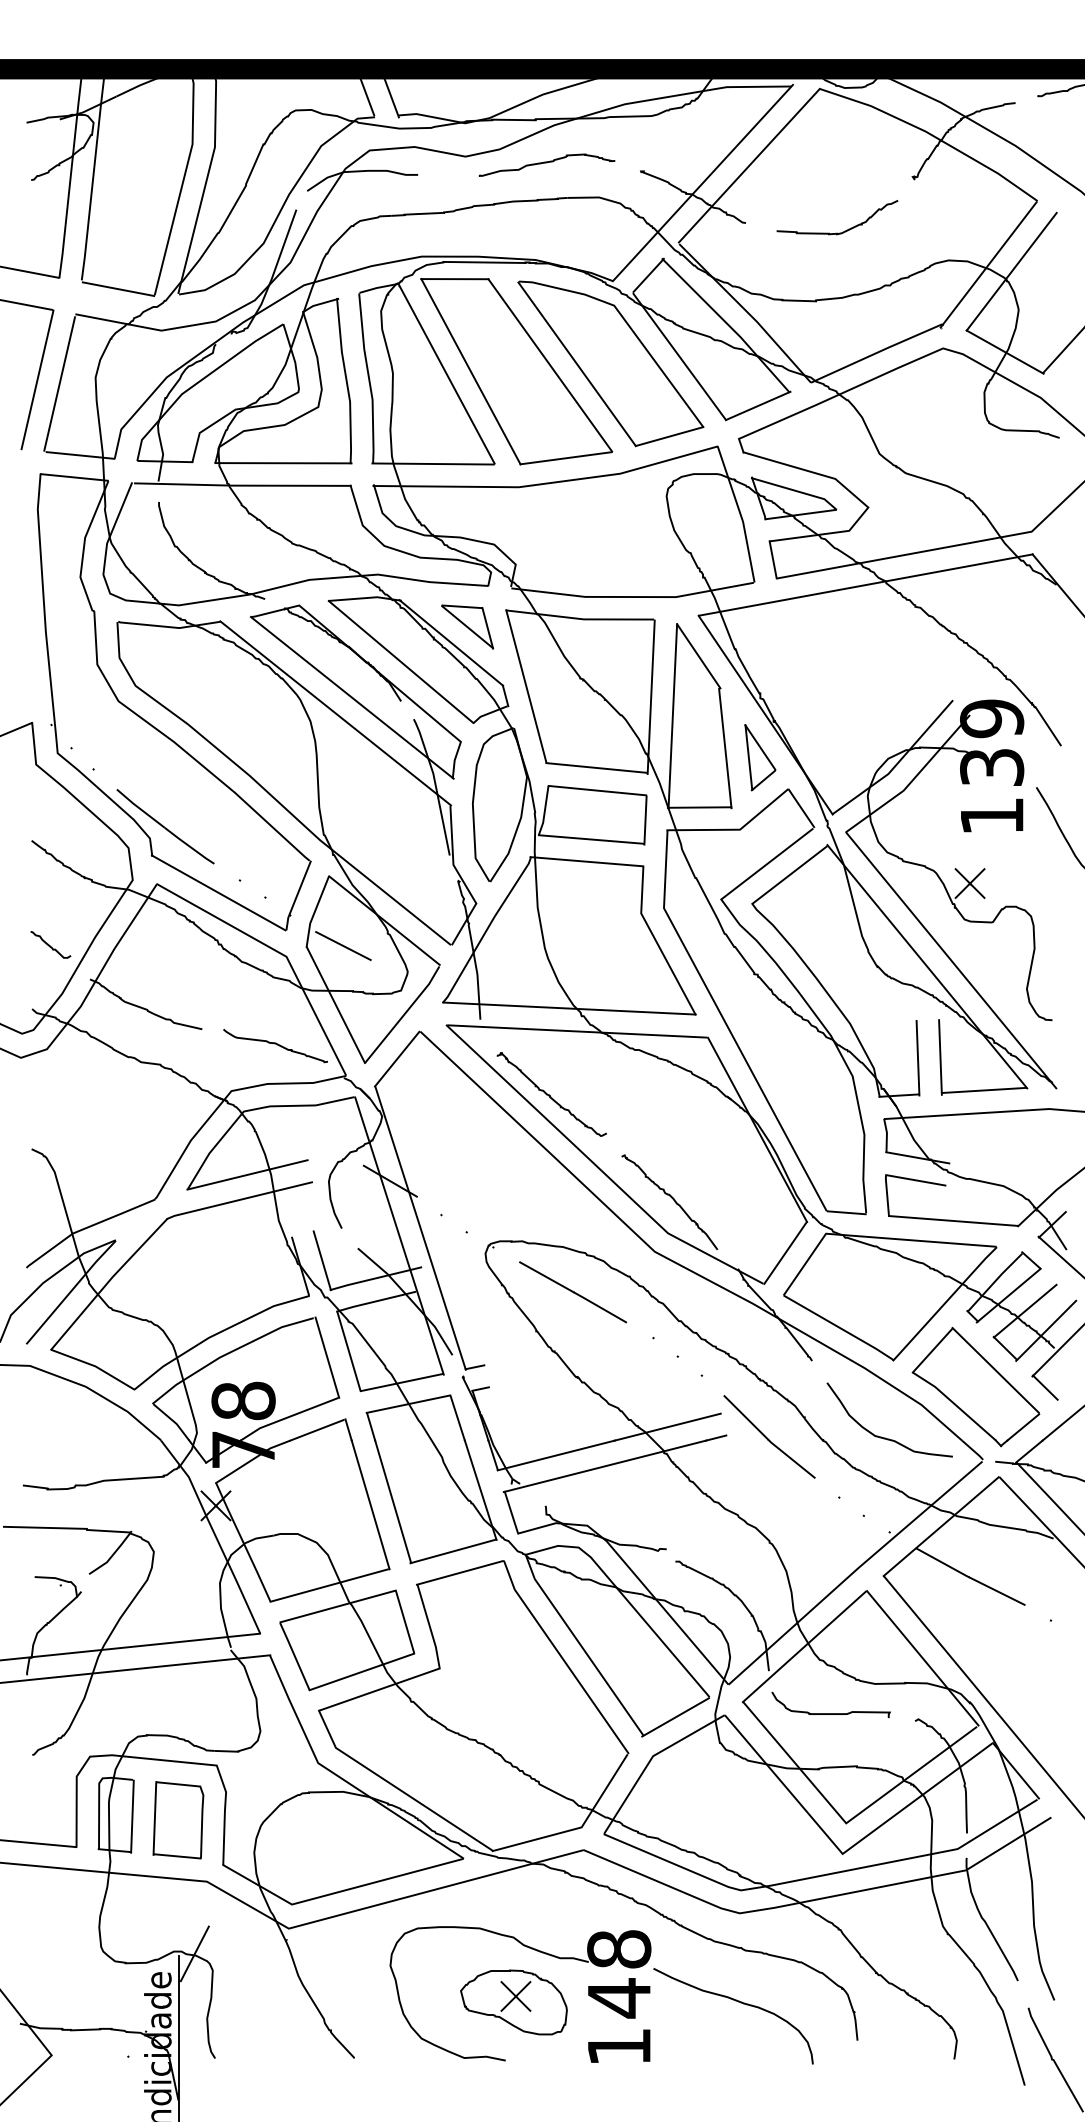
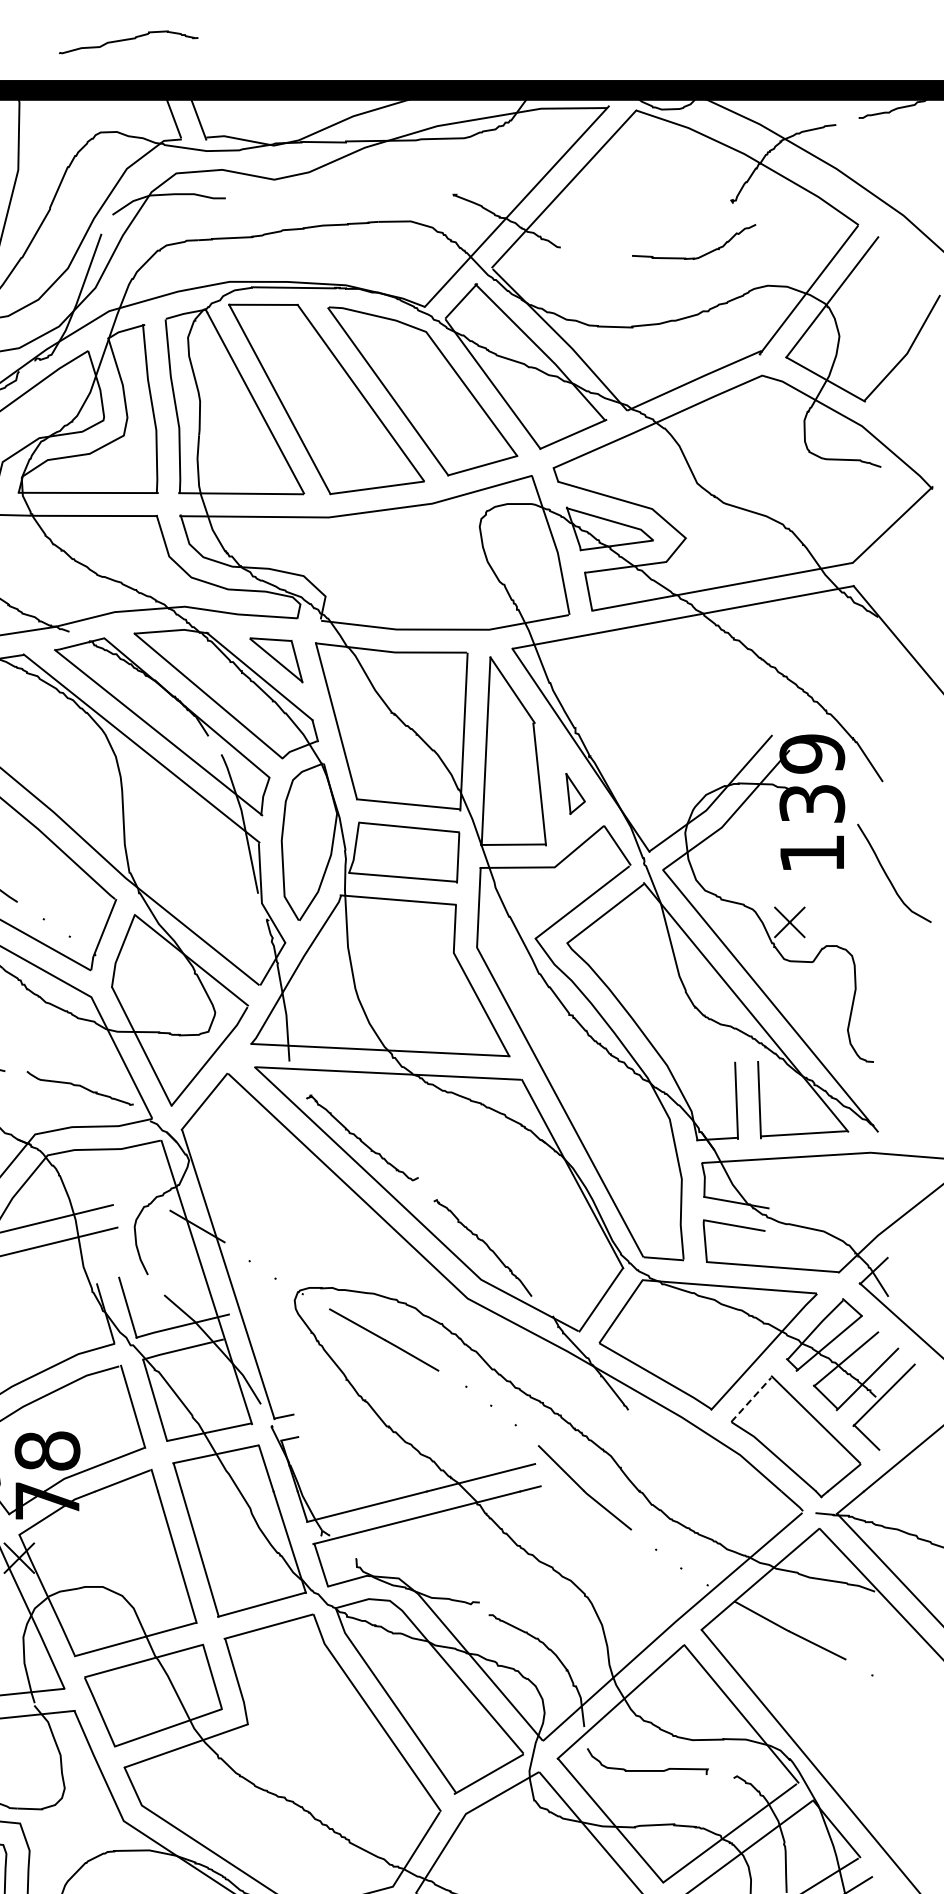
curve: (546, 163) -> (128, 40), moved
curve: (844, 230) -> (701, 255), moved
part: (760, 757) -> (575, 793), size x0.6
line: (343, 946) -> (149, 986), removed
line: (932, 1350) -> (751, 1399), solid -> dashed
curve: (885, 1437) -> (703, 1488), removed

